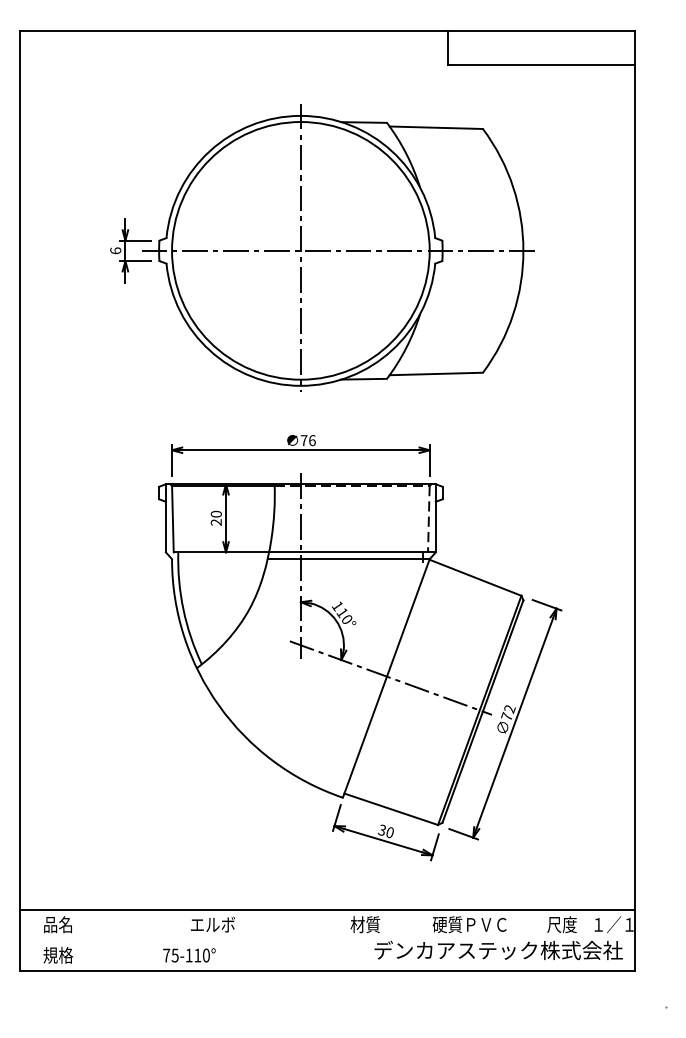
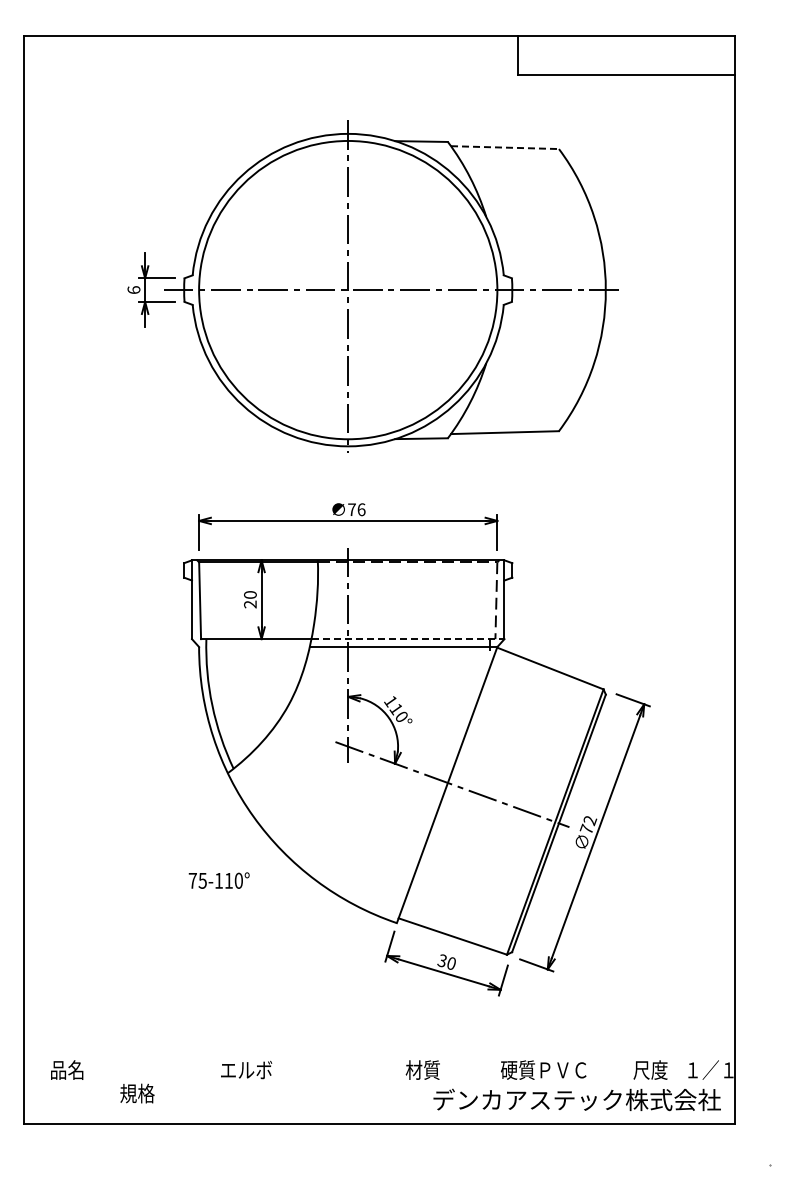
line: (436, 127) -> (505, 147), solid -> dashed
line: (352, 552) -> (408, 639), solid -> dashed
line: (327, 909) -> (378, 1052), removed
text: (58, 955) -> (137, 1093), moved
text: (188, 955) -> (218, 880), moved

